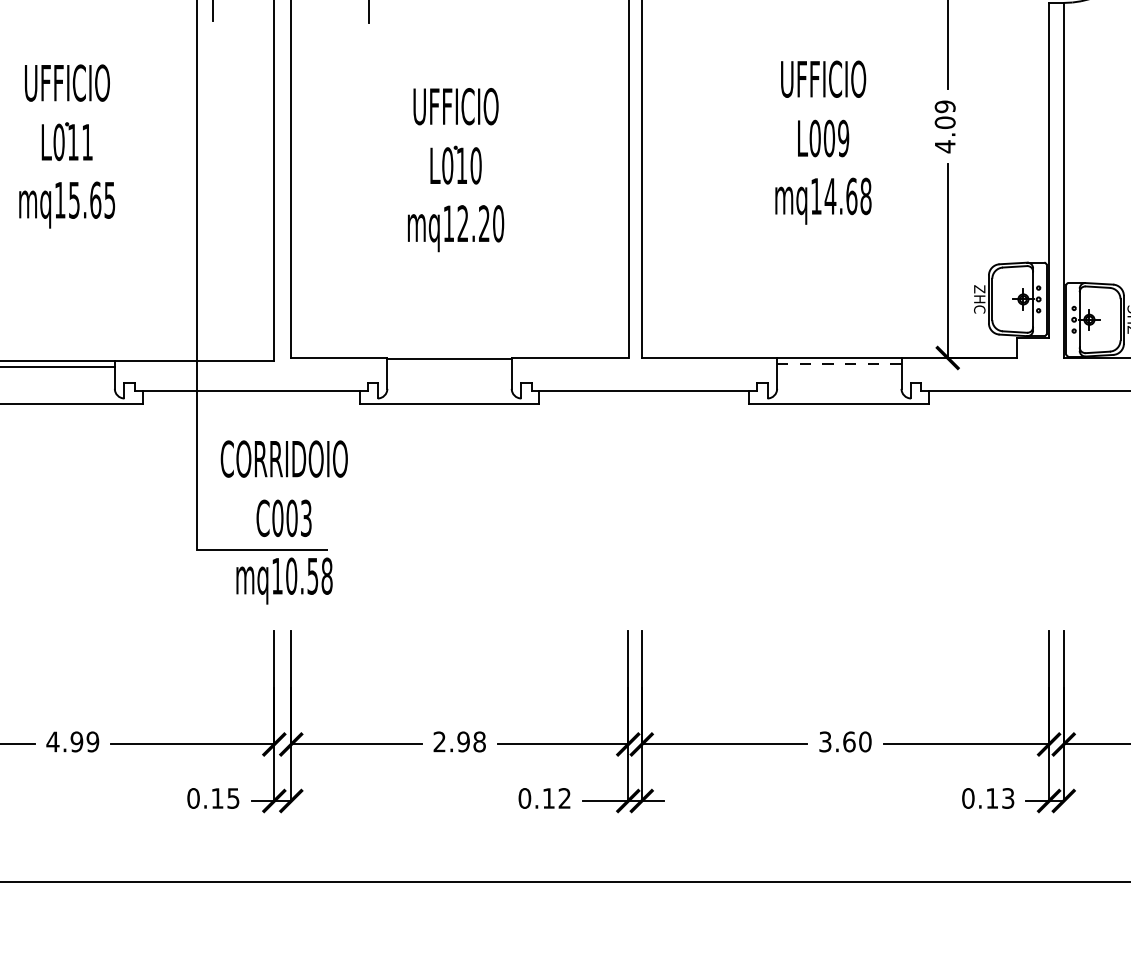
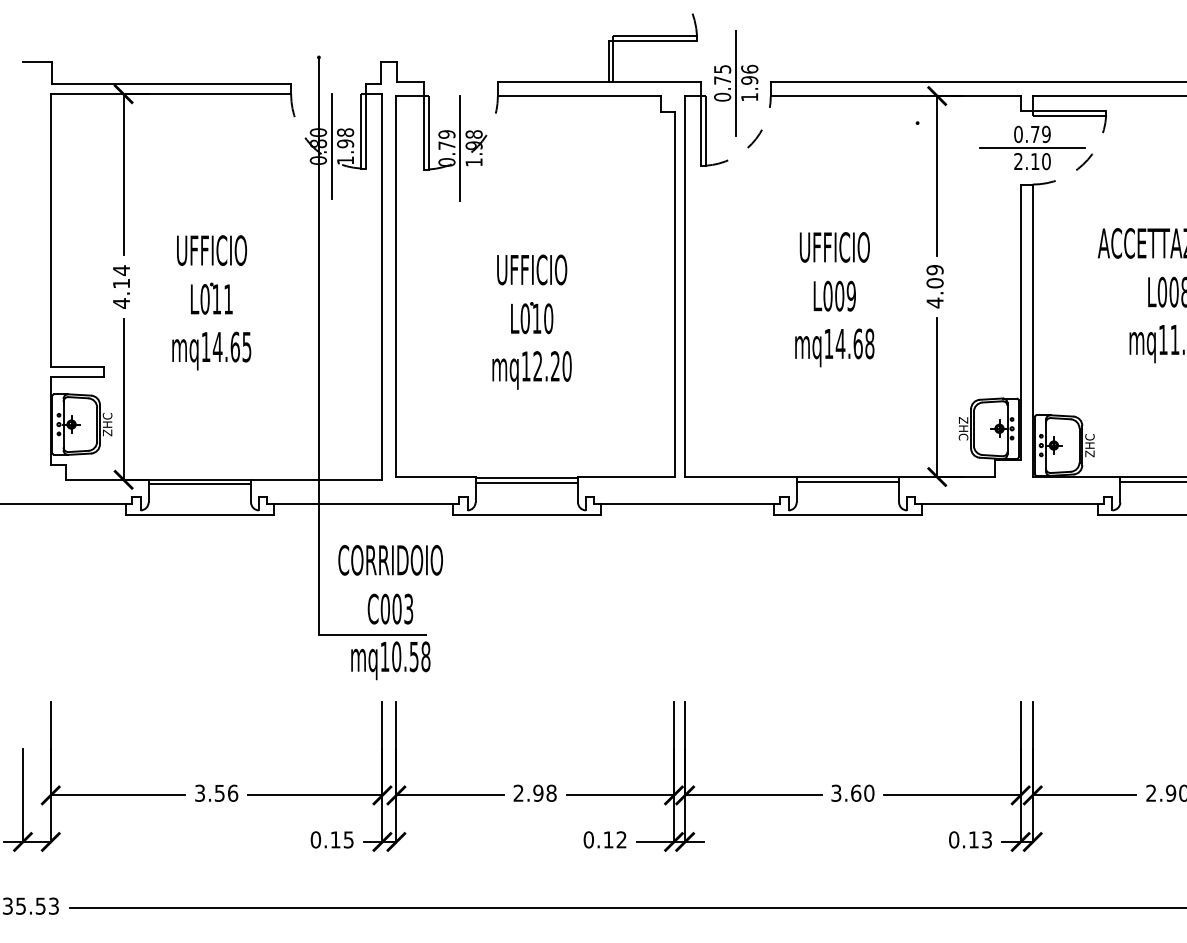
text: (74, 200) -> (217, 347), mq15.65 -> mq14.65
line: (840, 363) -> (848, 481), dashed -> solid
line: (449, 364) -> (526, 482), added
text: (72, 740) -> (216, 792), 4.99 -> 3.56

